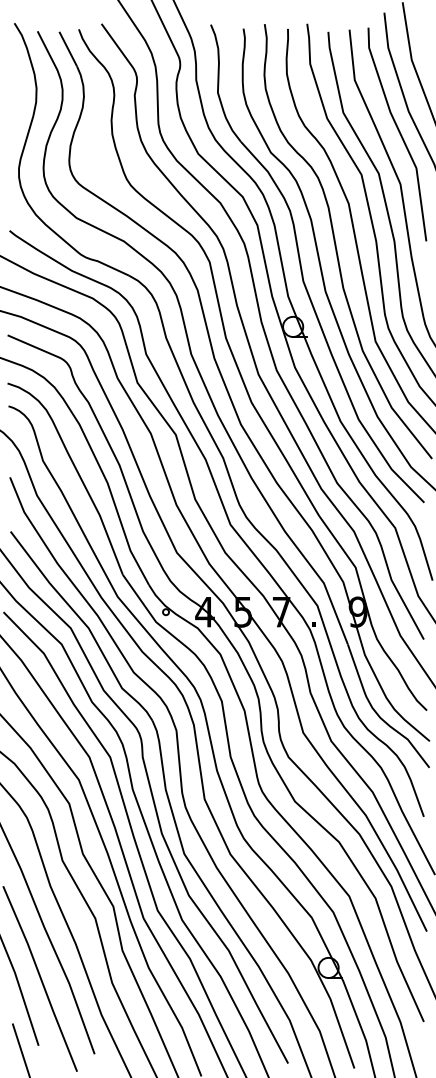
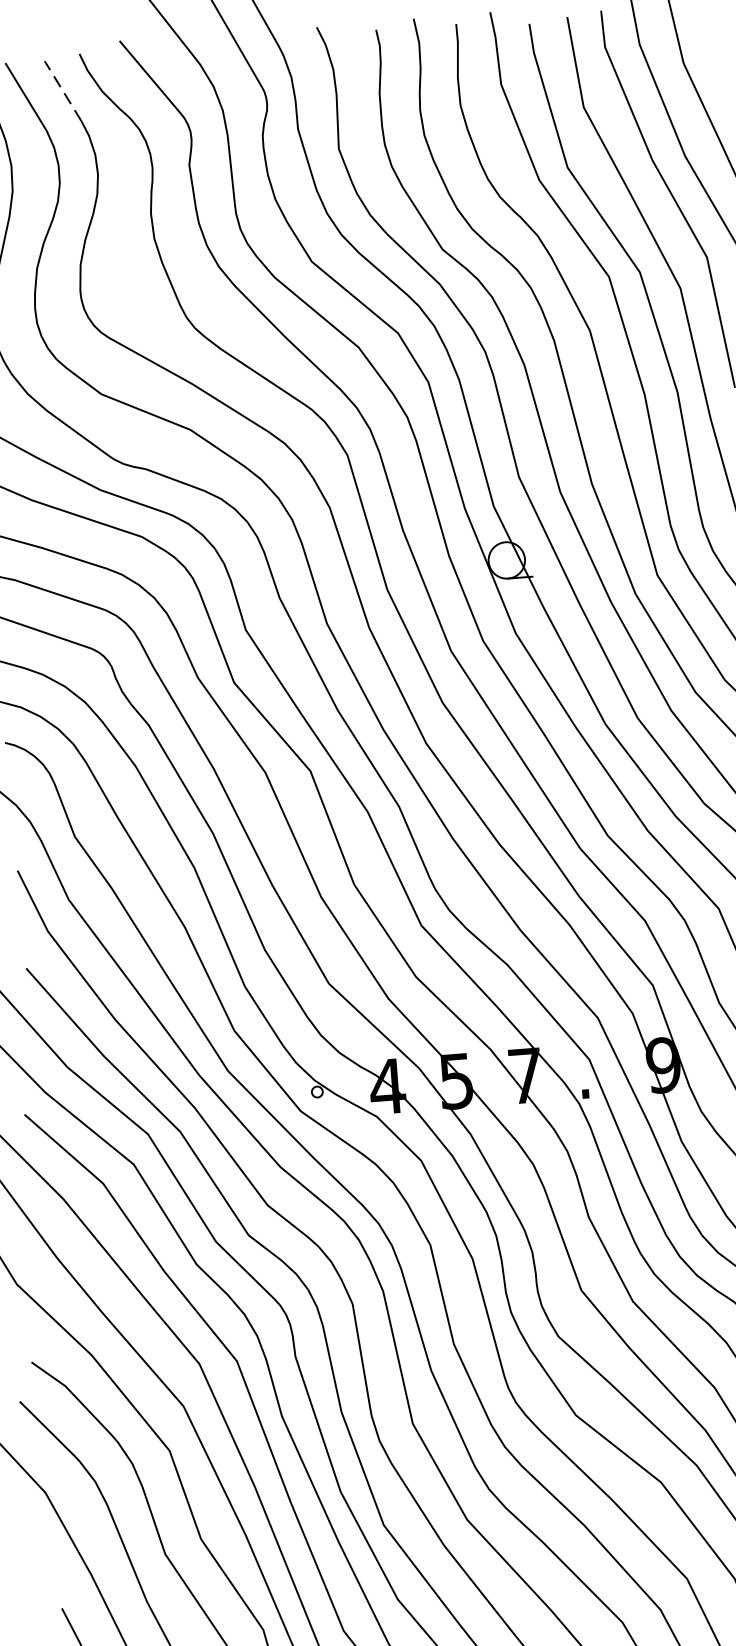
line: (67, 48) -> (61, 90), solid -> dashed

